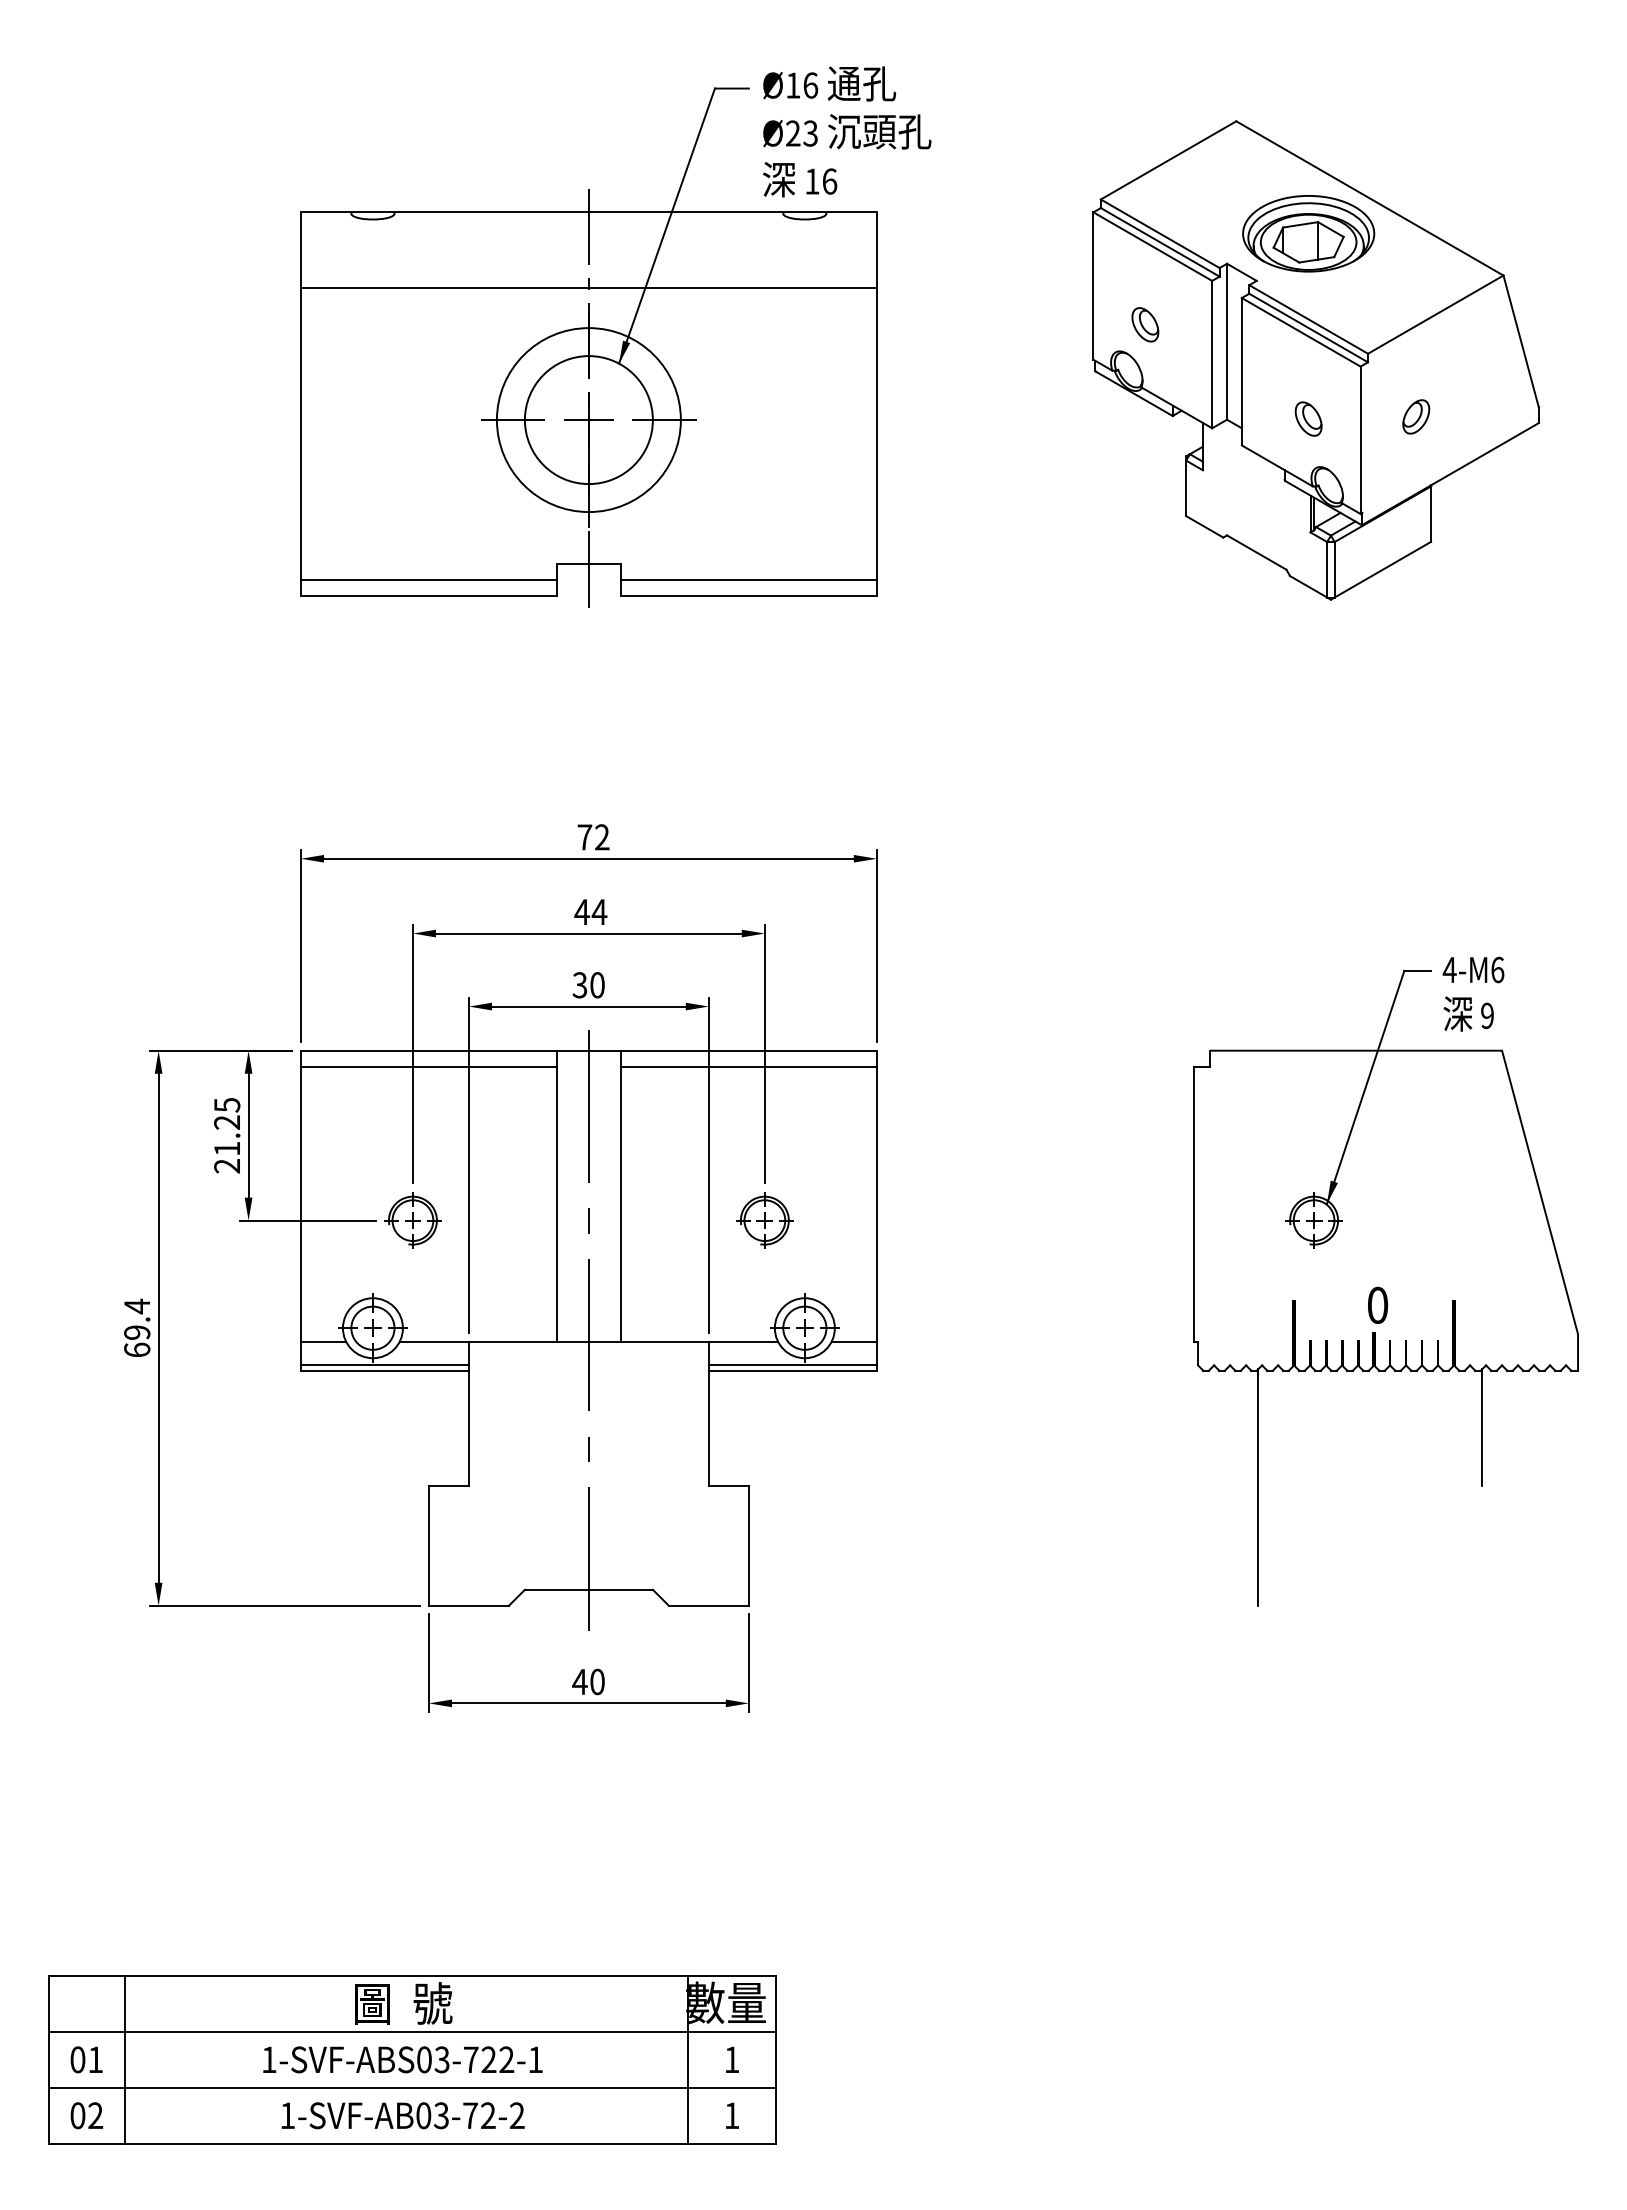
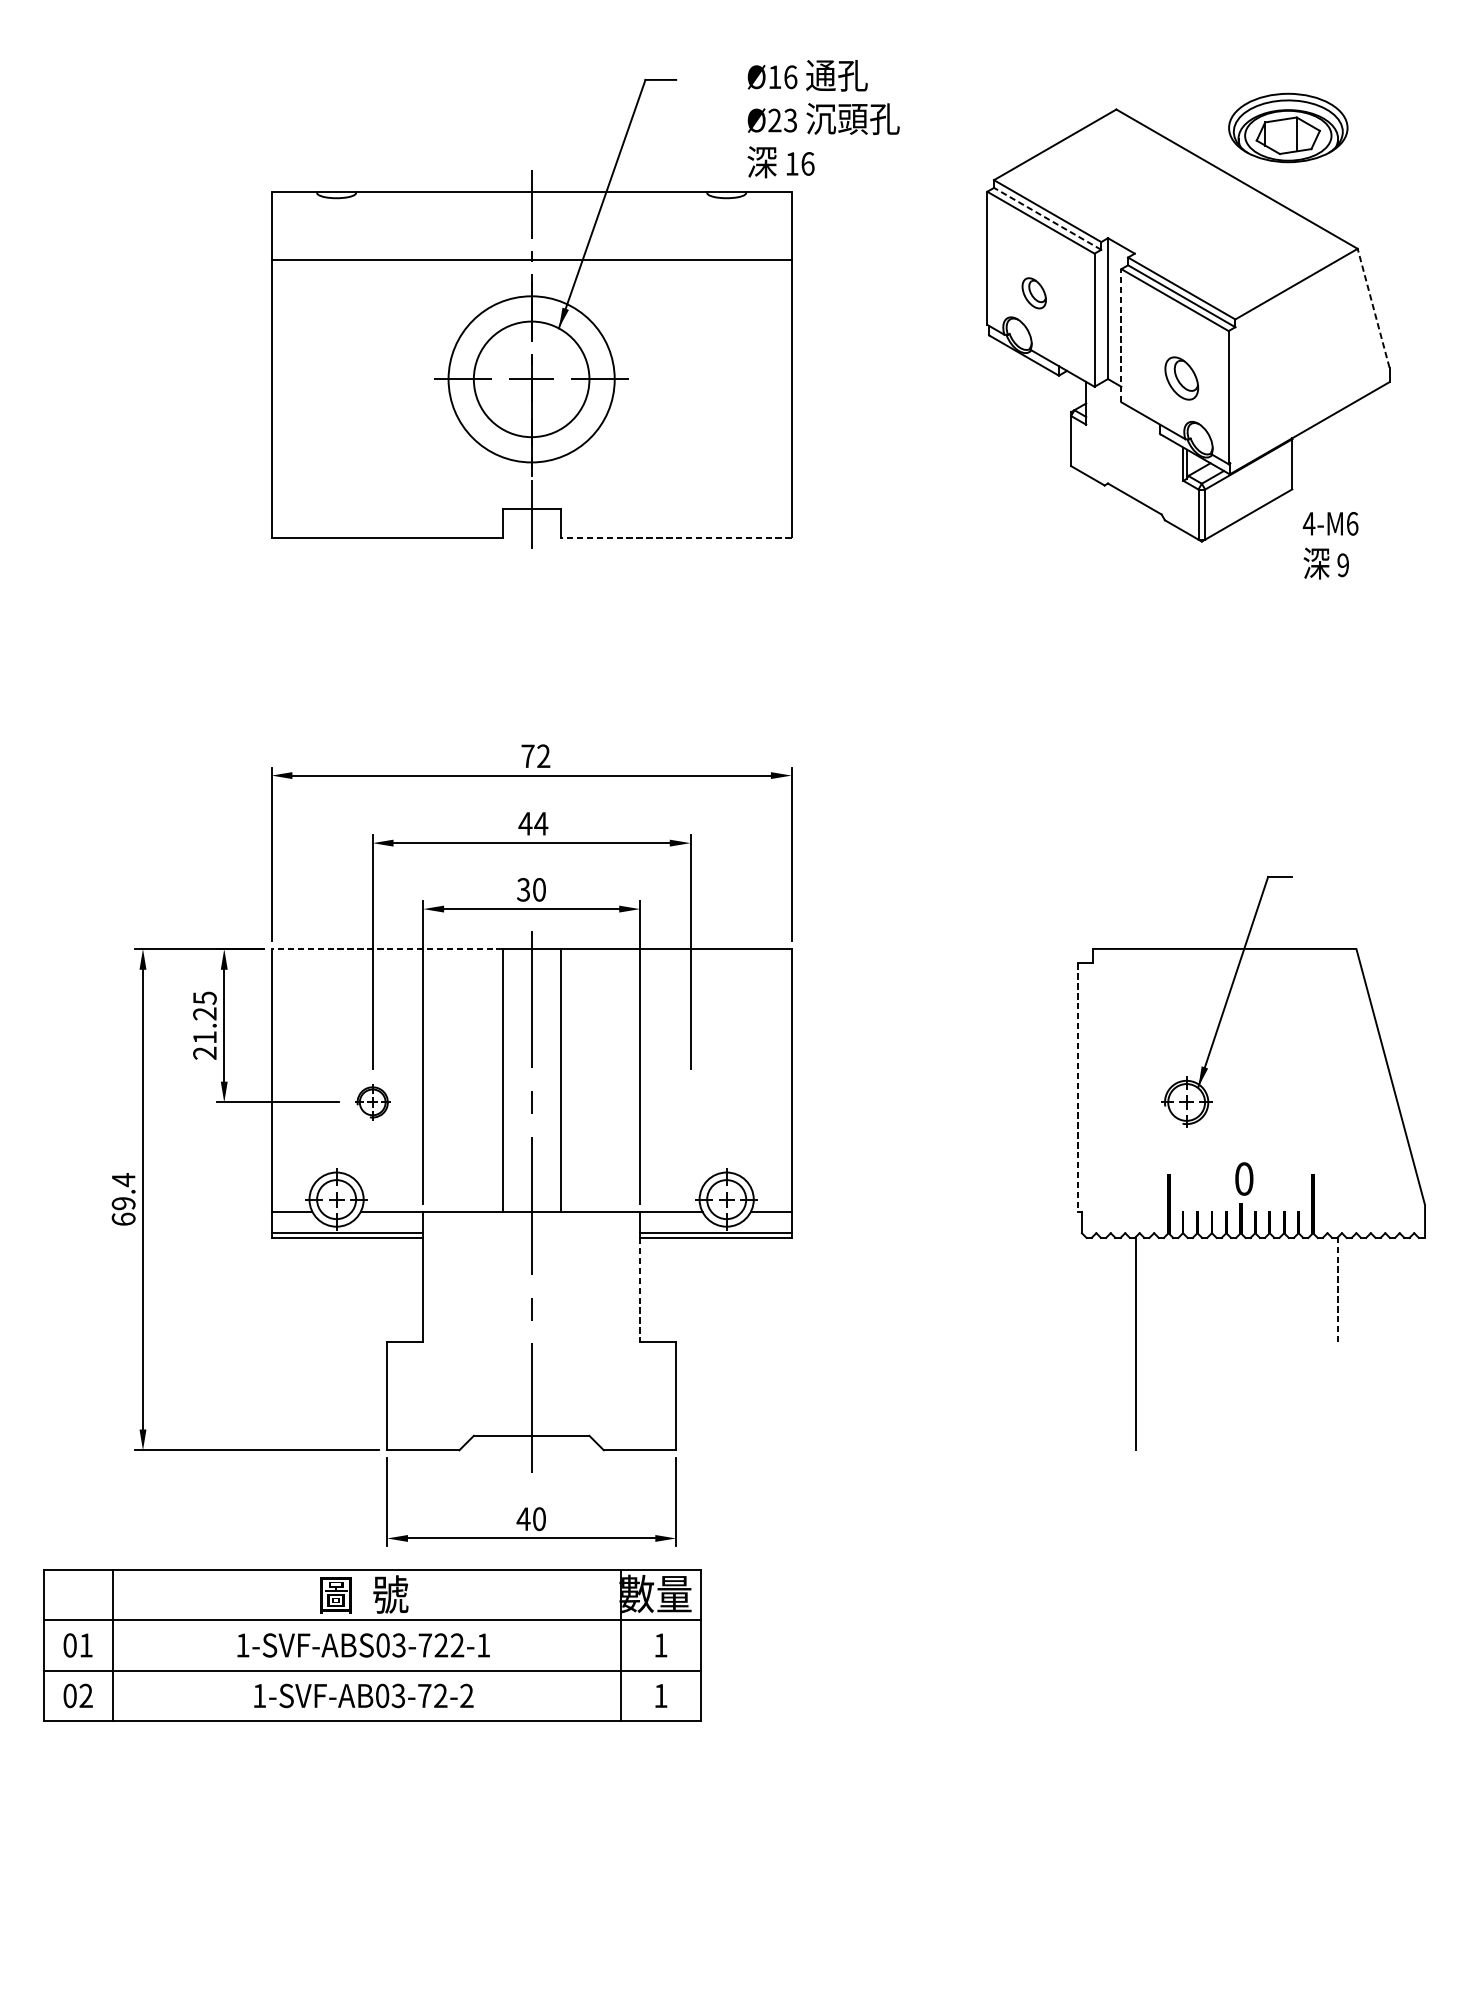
text: (847, 131) -> (823, 118), moved
part: (1308, 233) -> (1288, 127), moved
line: (1160, 242) -> (1047, 218), solid -> dashed
line: (1520, 340) -> (1373, 307), solid -> dashed
line: (1241, 371) -> (1121, 335), solid -> dashed
part: (1416, 416) -> (1279, 376), removed
part: (1308, 418) -> (1181, 377), size x1.4
line: (428, 580) -> (386, 524), removed
line: (748, 580) -> (675, 524), removed
line: (748, 596) -> (675, 538), solid -> dashed
text: (1473, 993) -> (1330, 545), moved
line: (428, 1050) -> (386, 948), solid -> dashed
line: (428, 1066) -> (386, 963), removed
line: (748, 1066) -> (675, 963), removed
line: (1194, 1204) -> (1078, 1087), solid -> dashed
part: (412, 1220) -> (372, 1102), size x0.7
part: (764, 1220) -> (690, 1102), removed
line: (1482, 1427) -> (1338, 1289), solid -> dashed
line: (708, 1428) -> (639, 1290), solid -> dashed
part: (412, 2059) -> (372, 1645), moved

